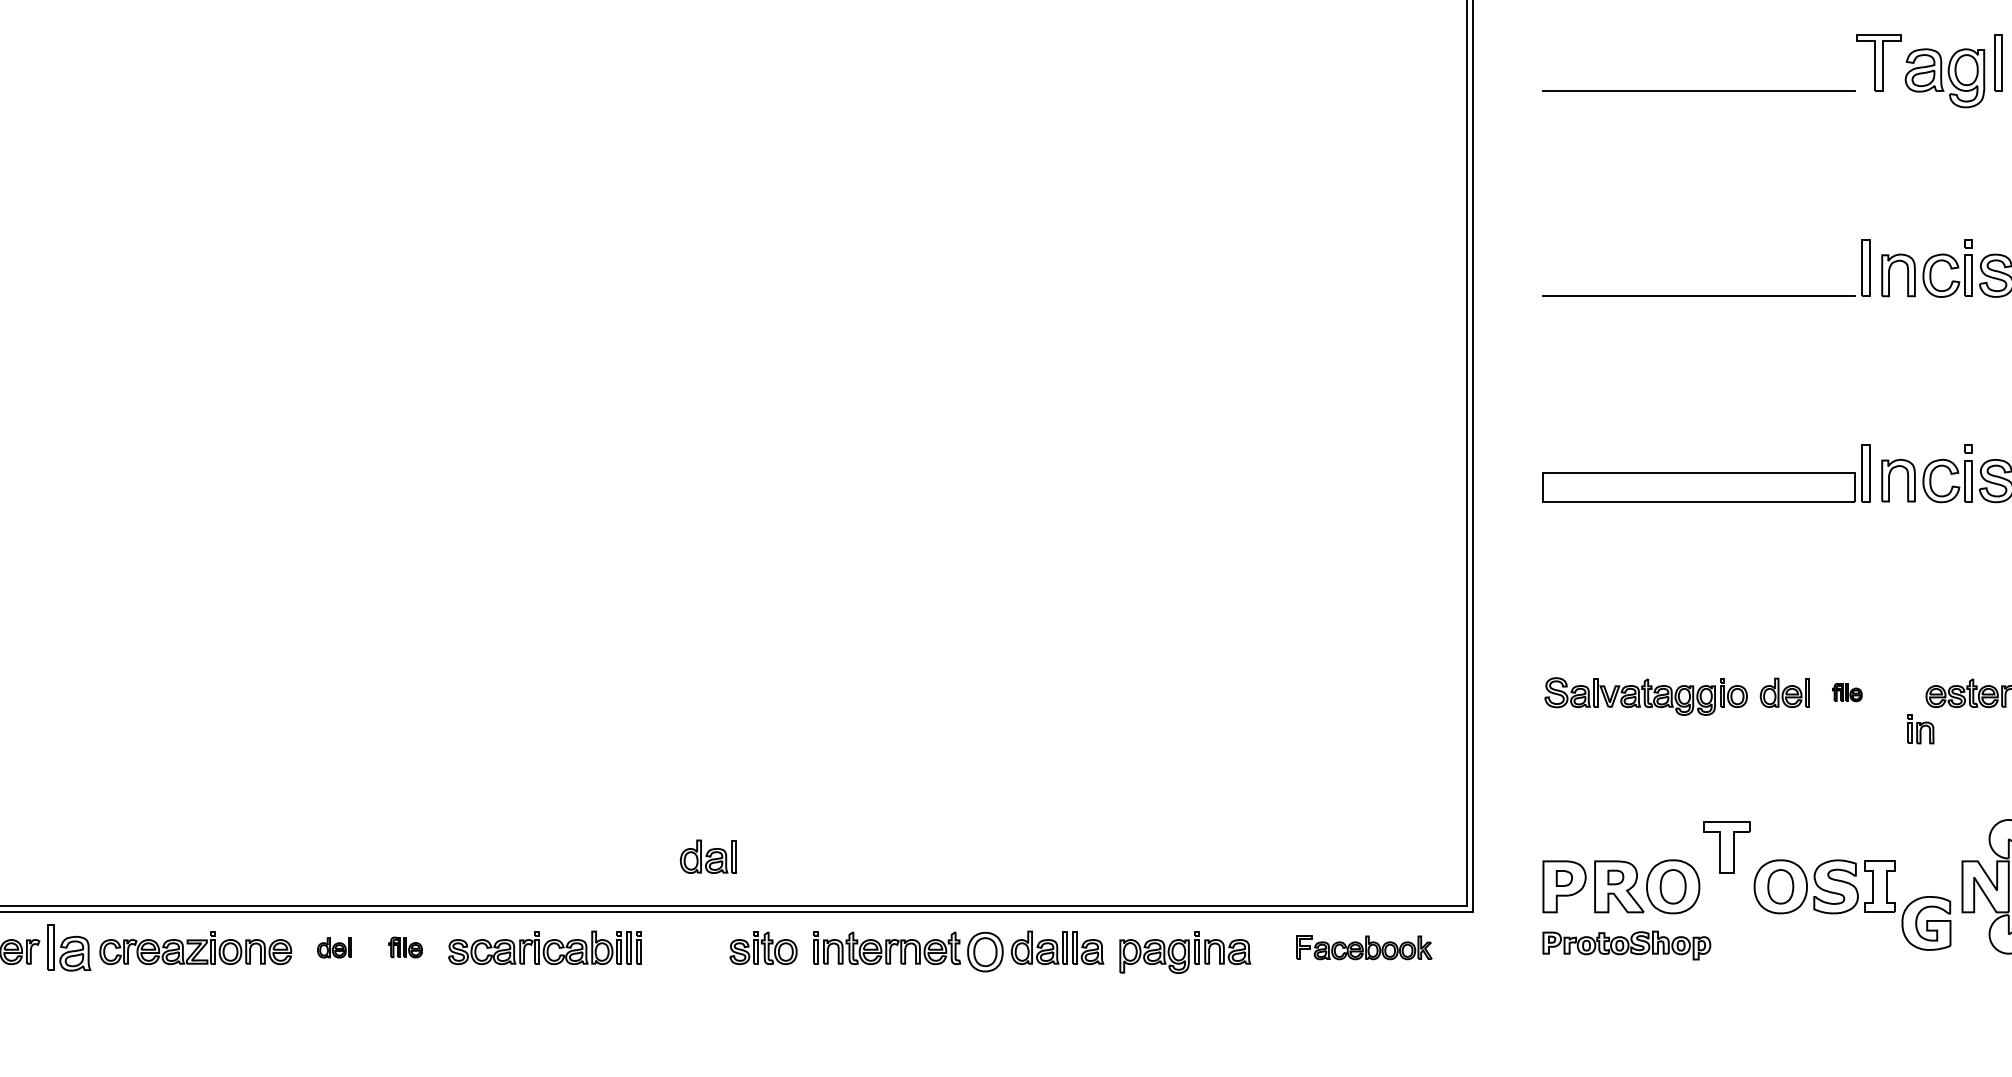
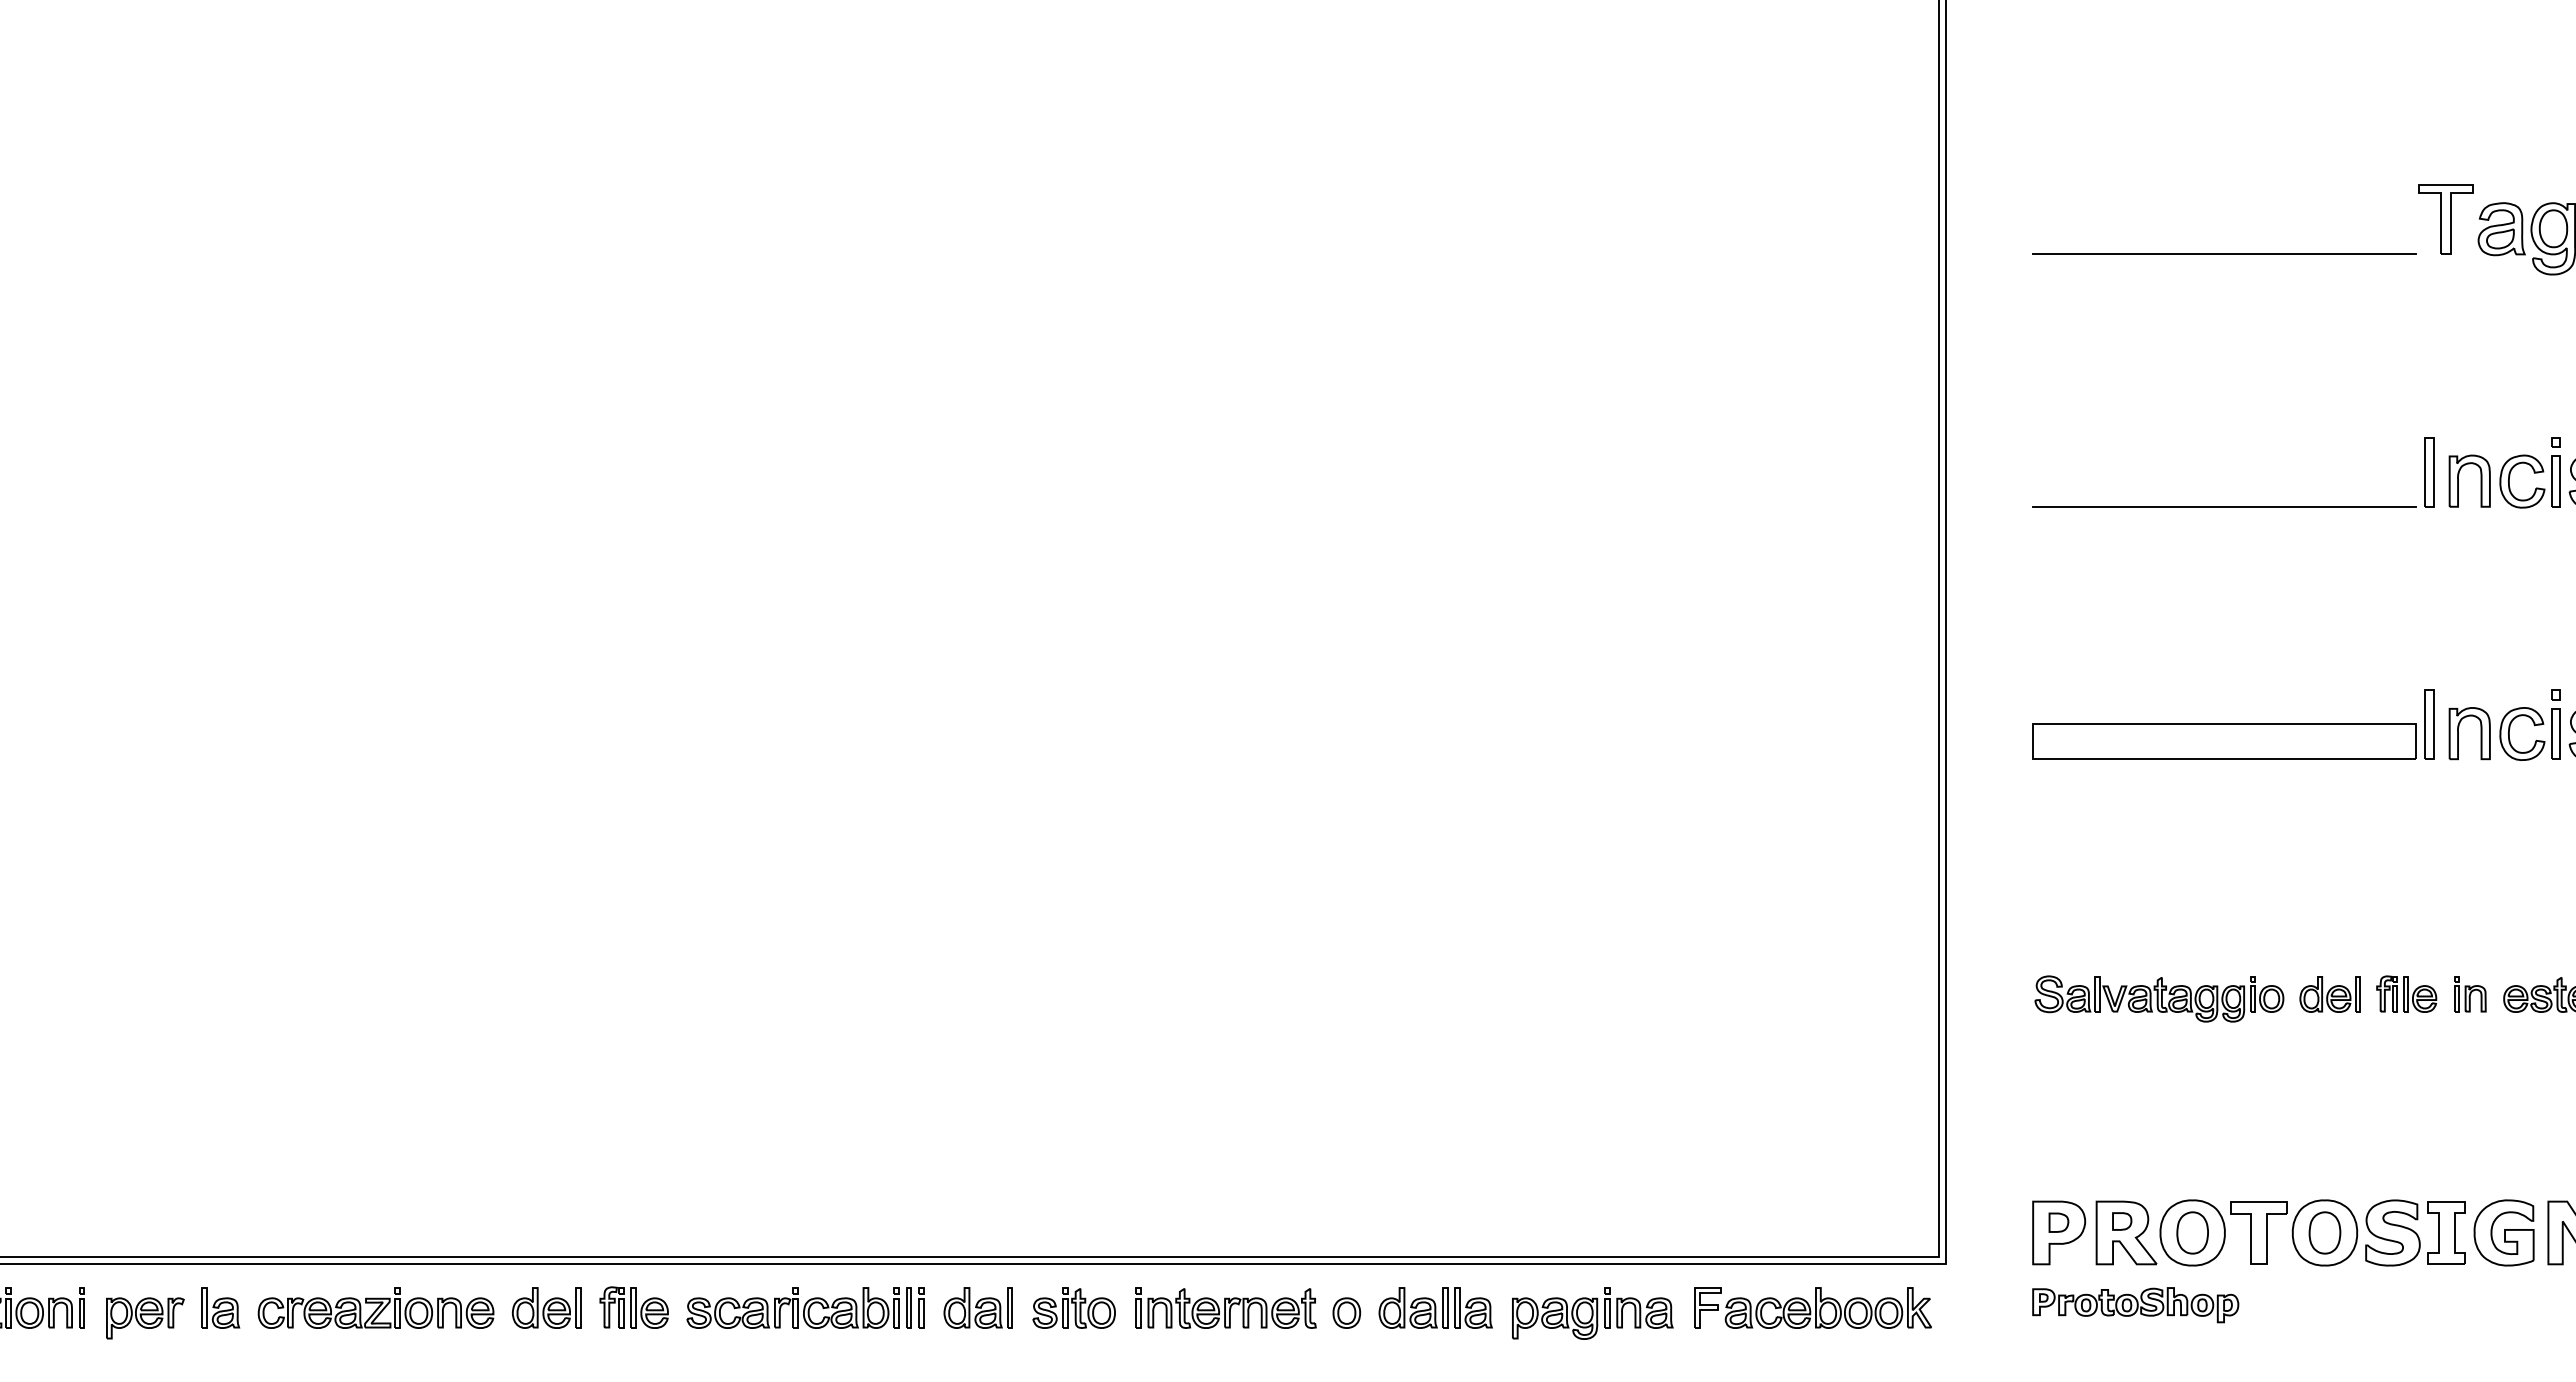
part: (1847, 692) -> (2406, 993), size x1.67
part: (1921, 729) -> (2470, 994), moved
part: (1726, 847) -> (2258, 1232), moved
part: (707, 856) -> (977, 1307), moved
part: (1925, 923) -> (2503, 1232), moved
part: (69, 947) -> (220, 1307), size x0.71
part: (334, 947) -> (546, 1307), size x1.67
part: (405, 947) -> (633, 1307), size x1.67
part: (1363, 947) -> (1812, 1307), size x1.43
part: (984, 951) -> (1346, 1312), size x0.62

